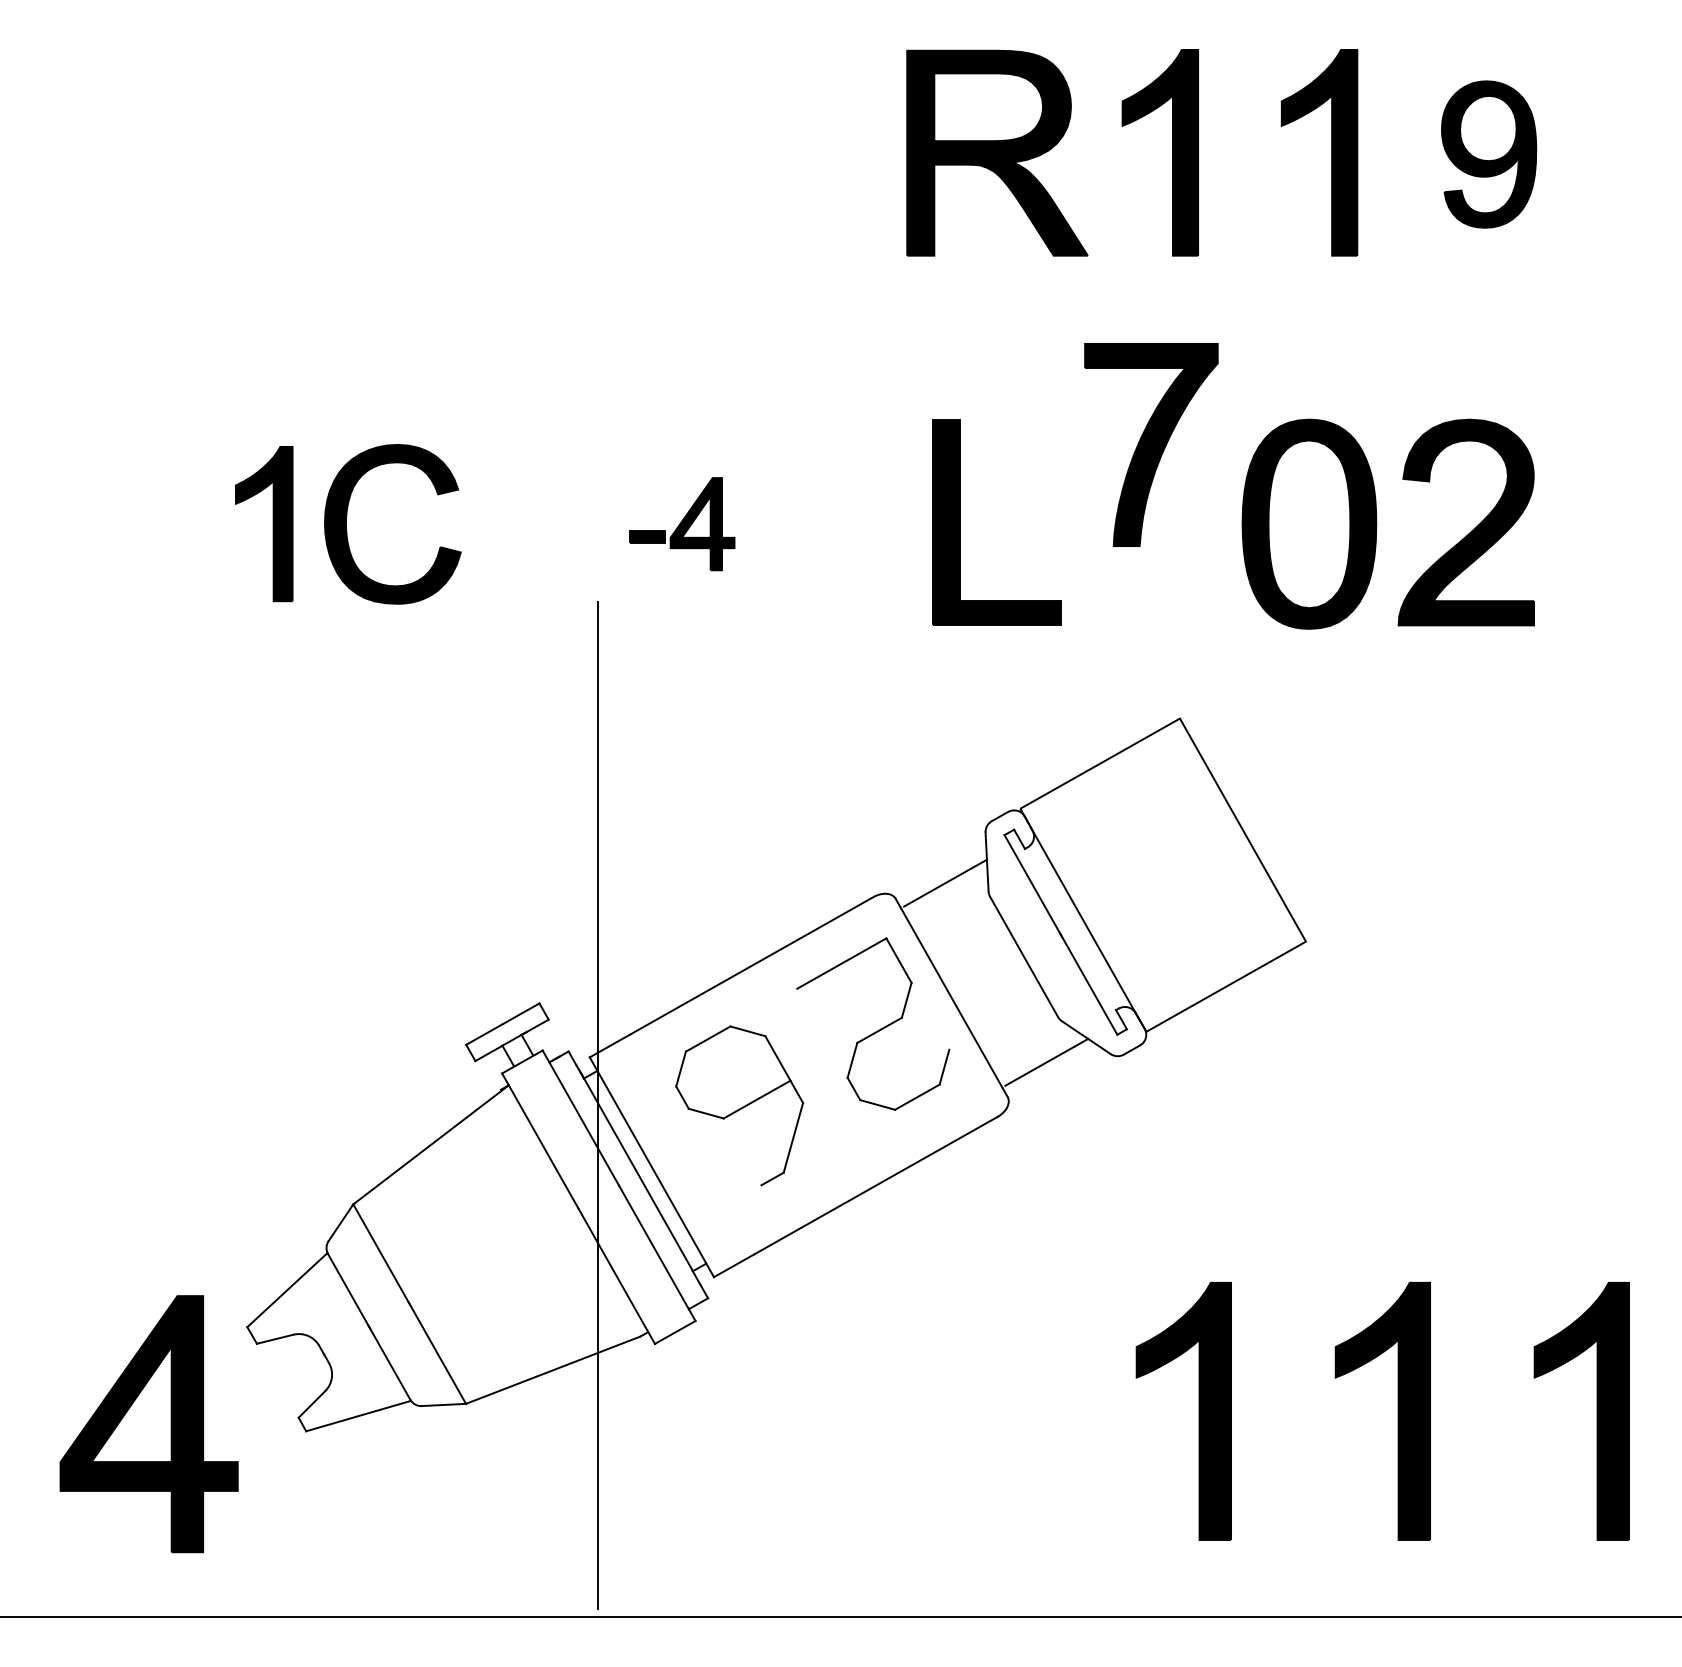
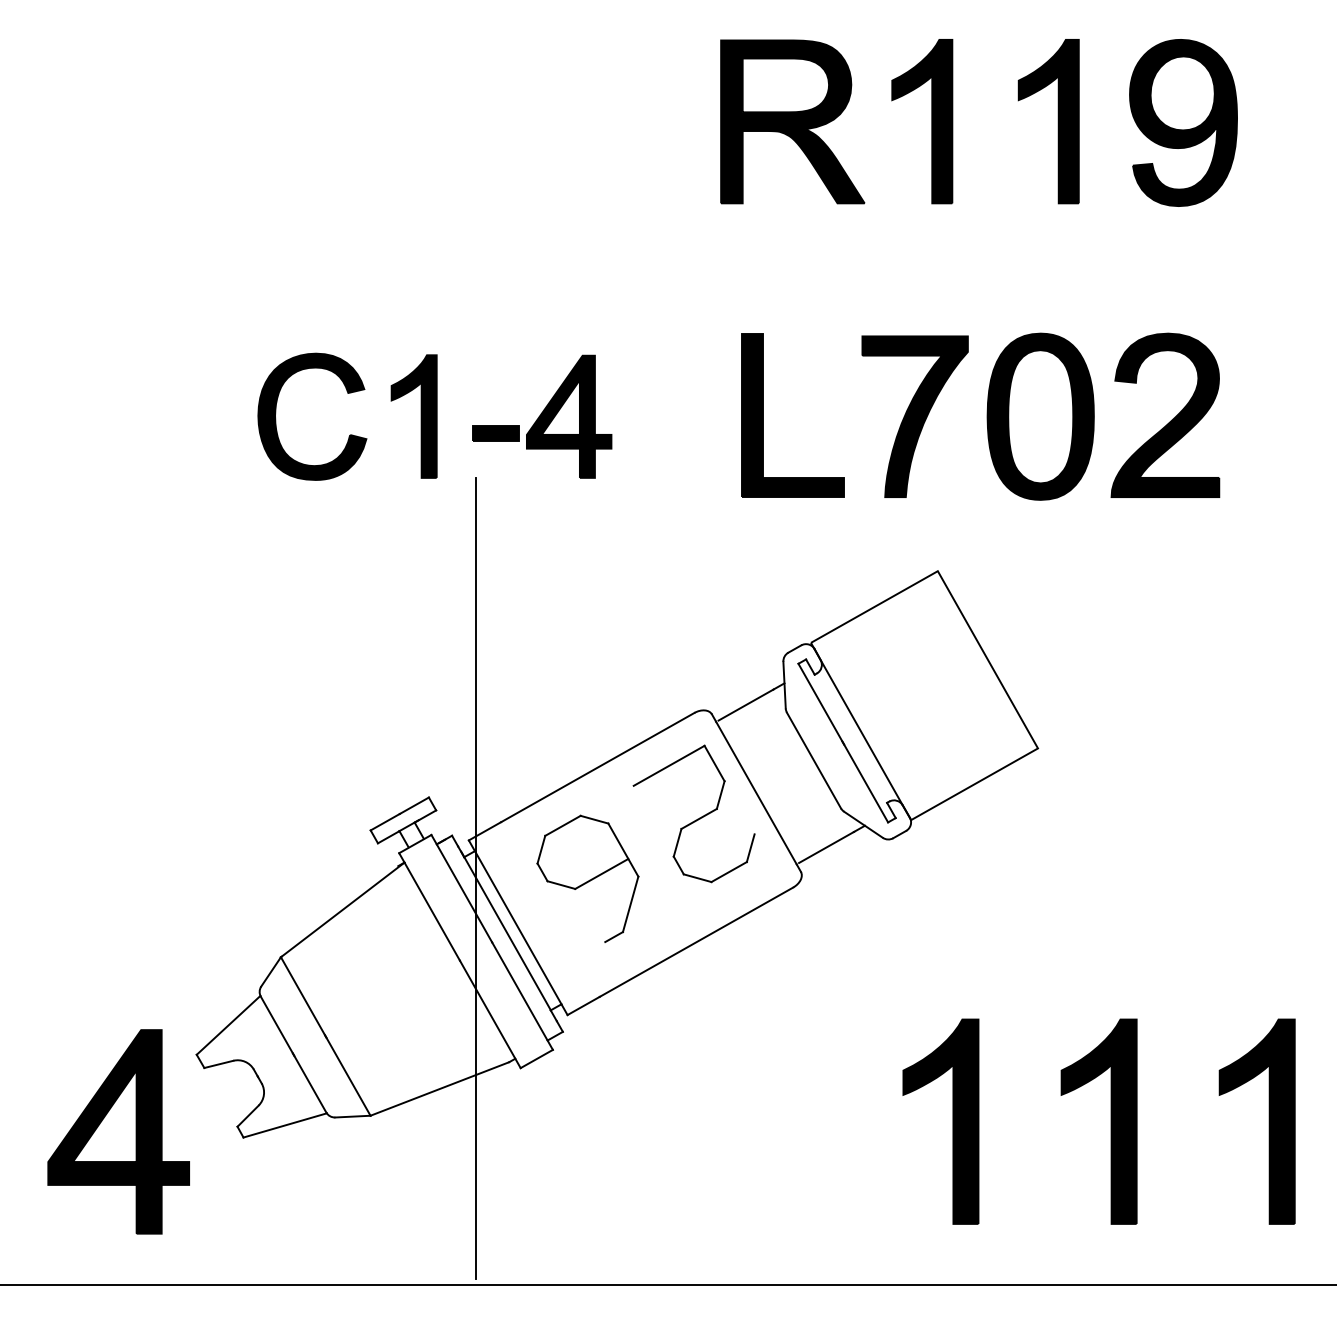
part: (1489, 153) -> (1183, 122), size x1.43
part: (1150, 444) -> (914, 416), moved
part: (272, 523) -> (420, 416), moved
part: (682, 523) -> (542, 416), size x1.67

